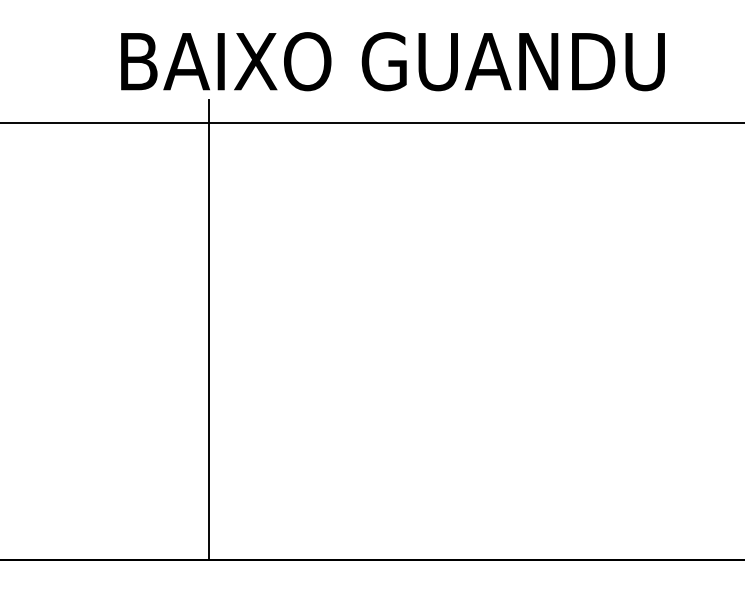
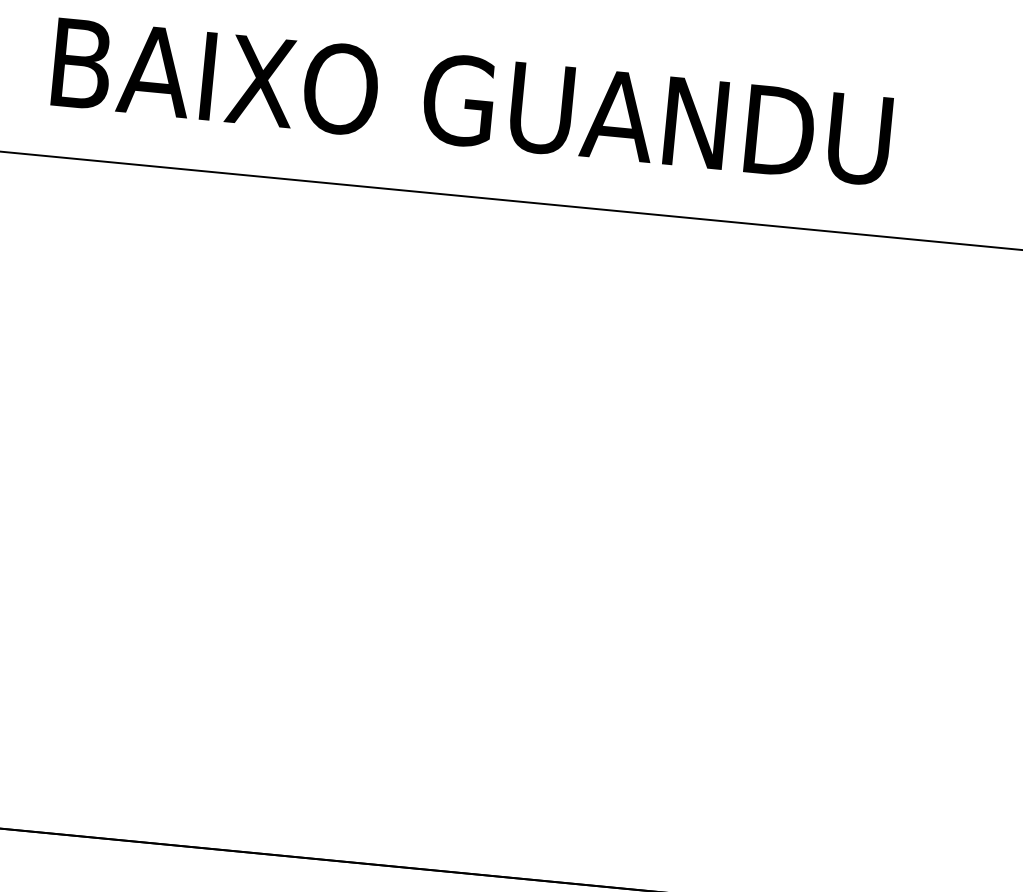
line: (209, 329) -> (150, 486), removed

